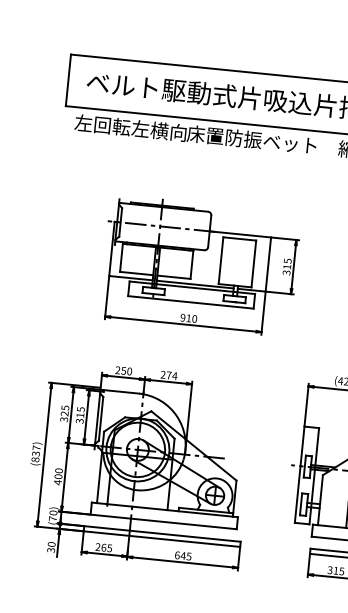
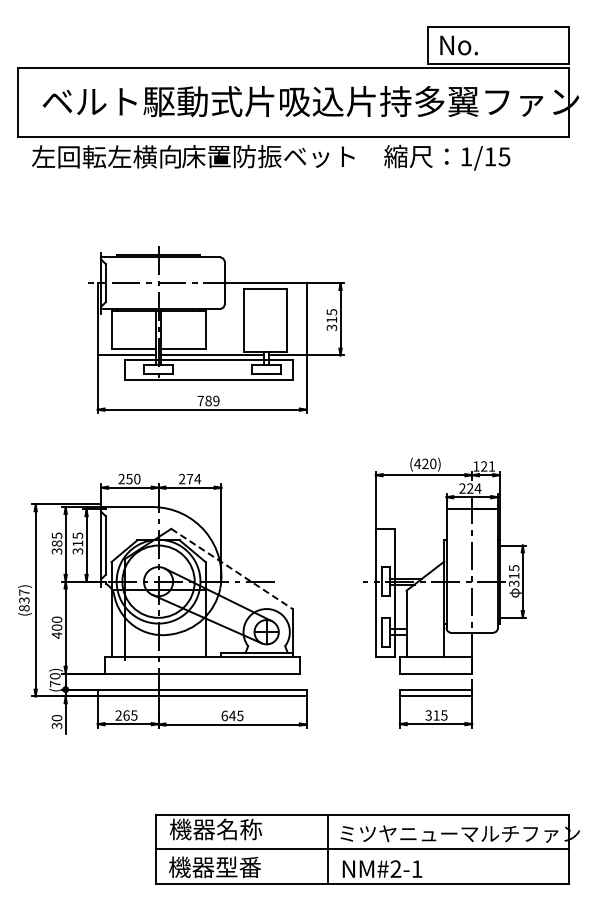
text: (188, 317) -> (208, 400), 910 -> 789
text: (64, 413) -> (56, 543), 325 -> 385
line: (194, 446) -> (232, 569), solid -> dashed

